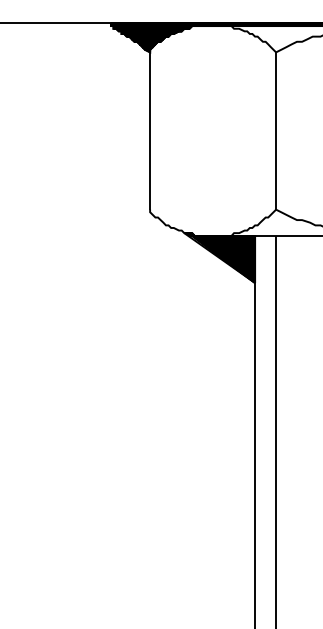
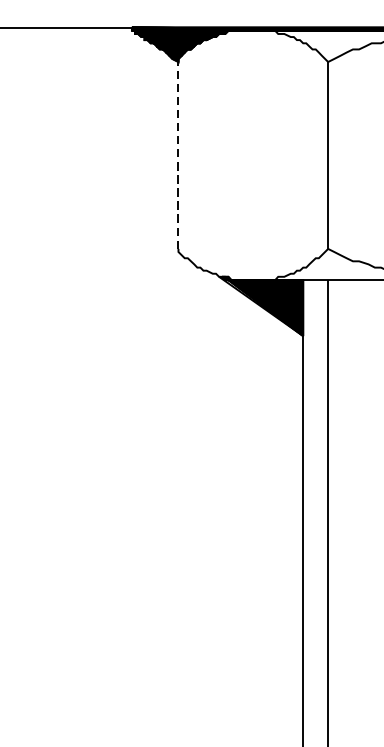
line: (150, 131) -> (178, 156), solid -> dashed

